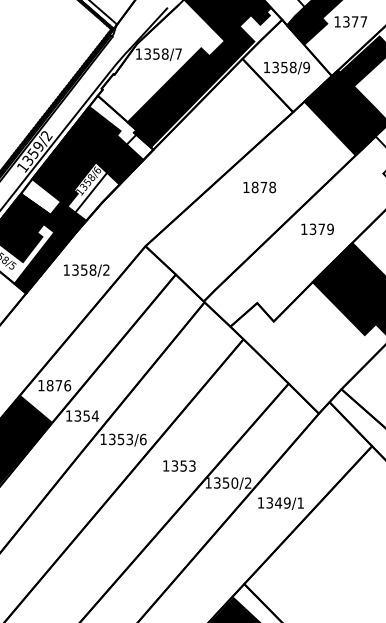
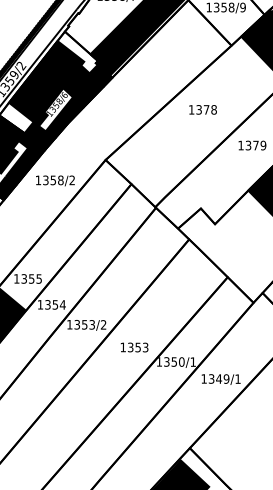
fill: (139, 147) -> (100, 75), added
text: (254, 187) -> (198, 109), 1878 -> 1378
fill: (97, 196) -> (64, 117), added
text: (58, 385) -> (31, 278), 1876 -> 1355
text: (142, 439) -> (103, 324), 1353/6 -> 1353/2
text: (248, 482) -> (193, 361), 1350/2 -> 1350/1

